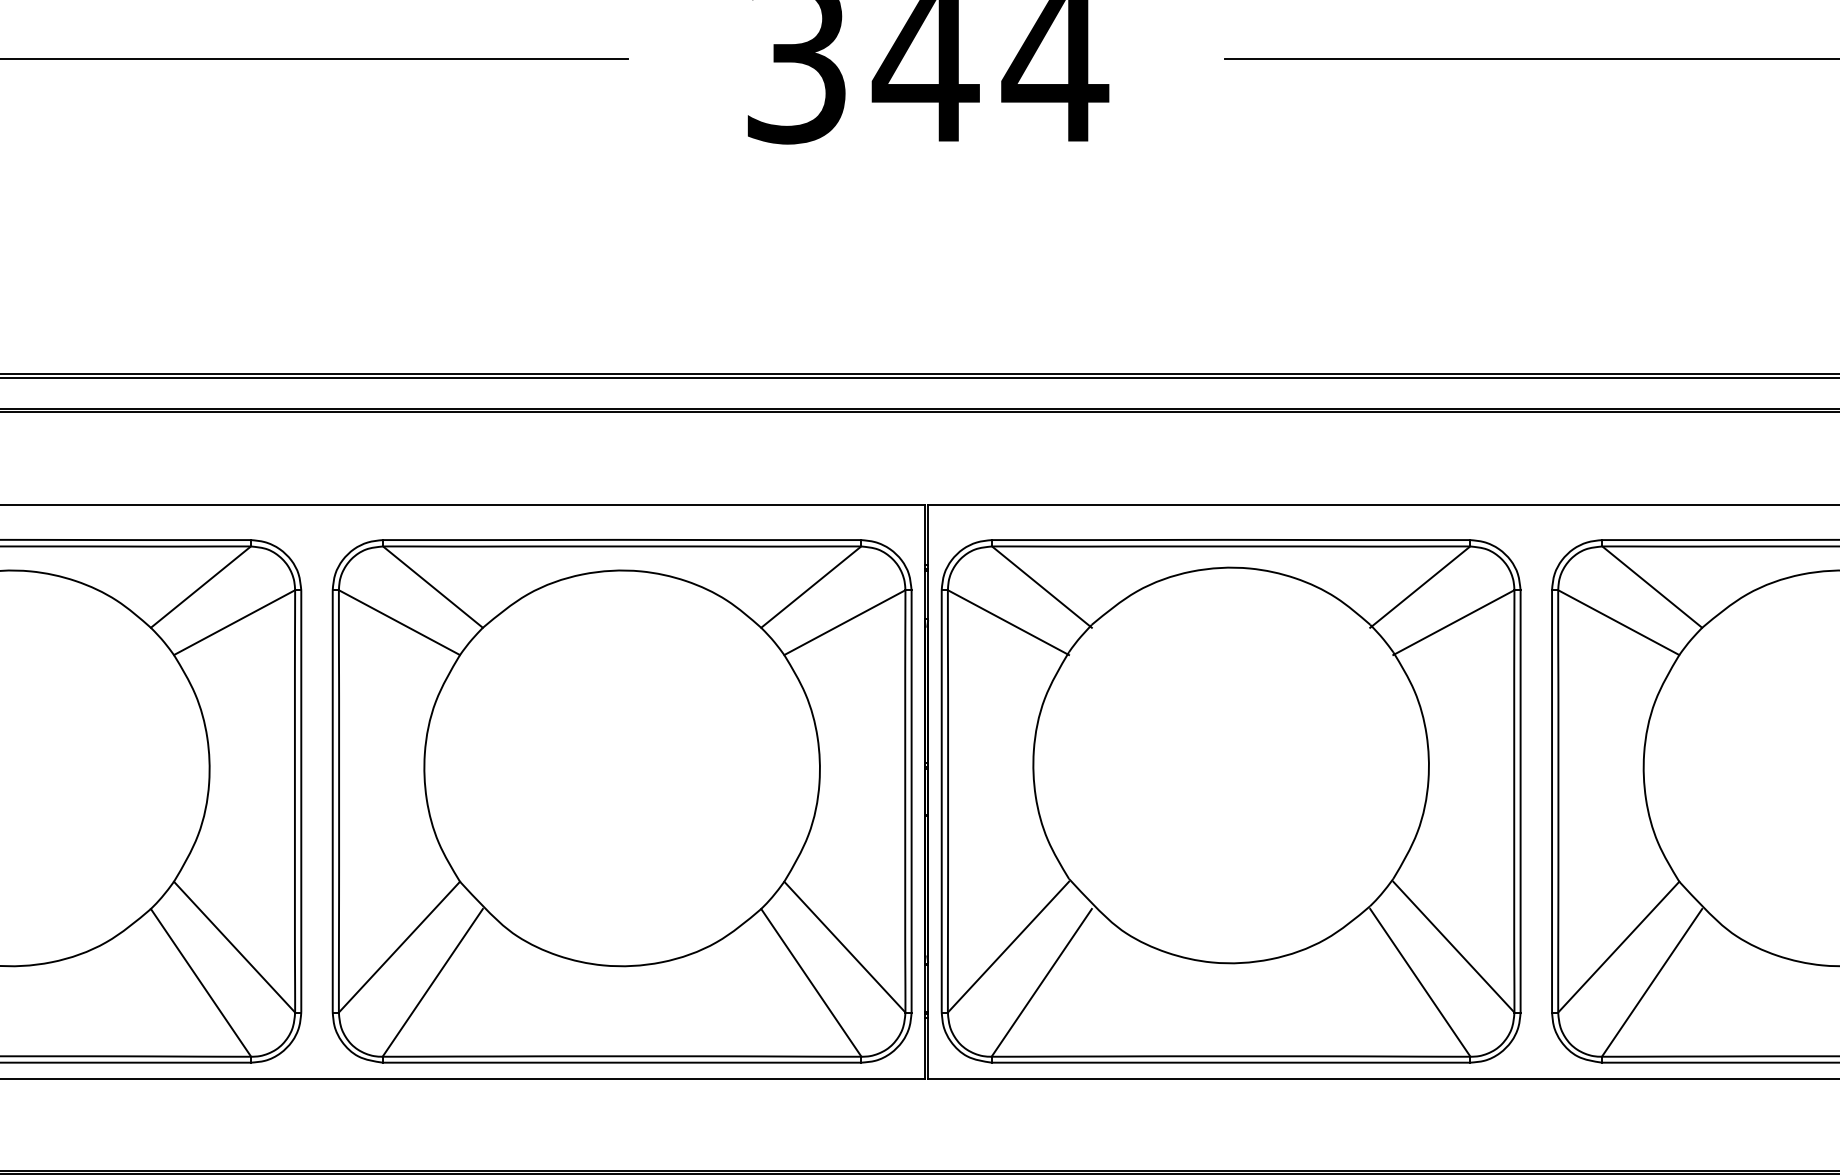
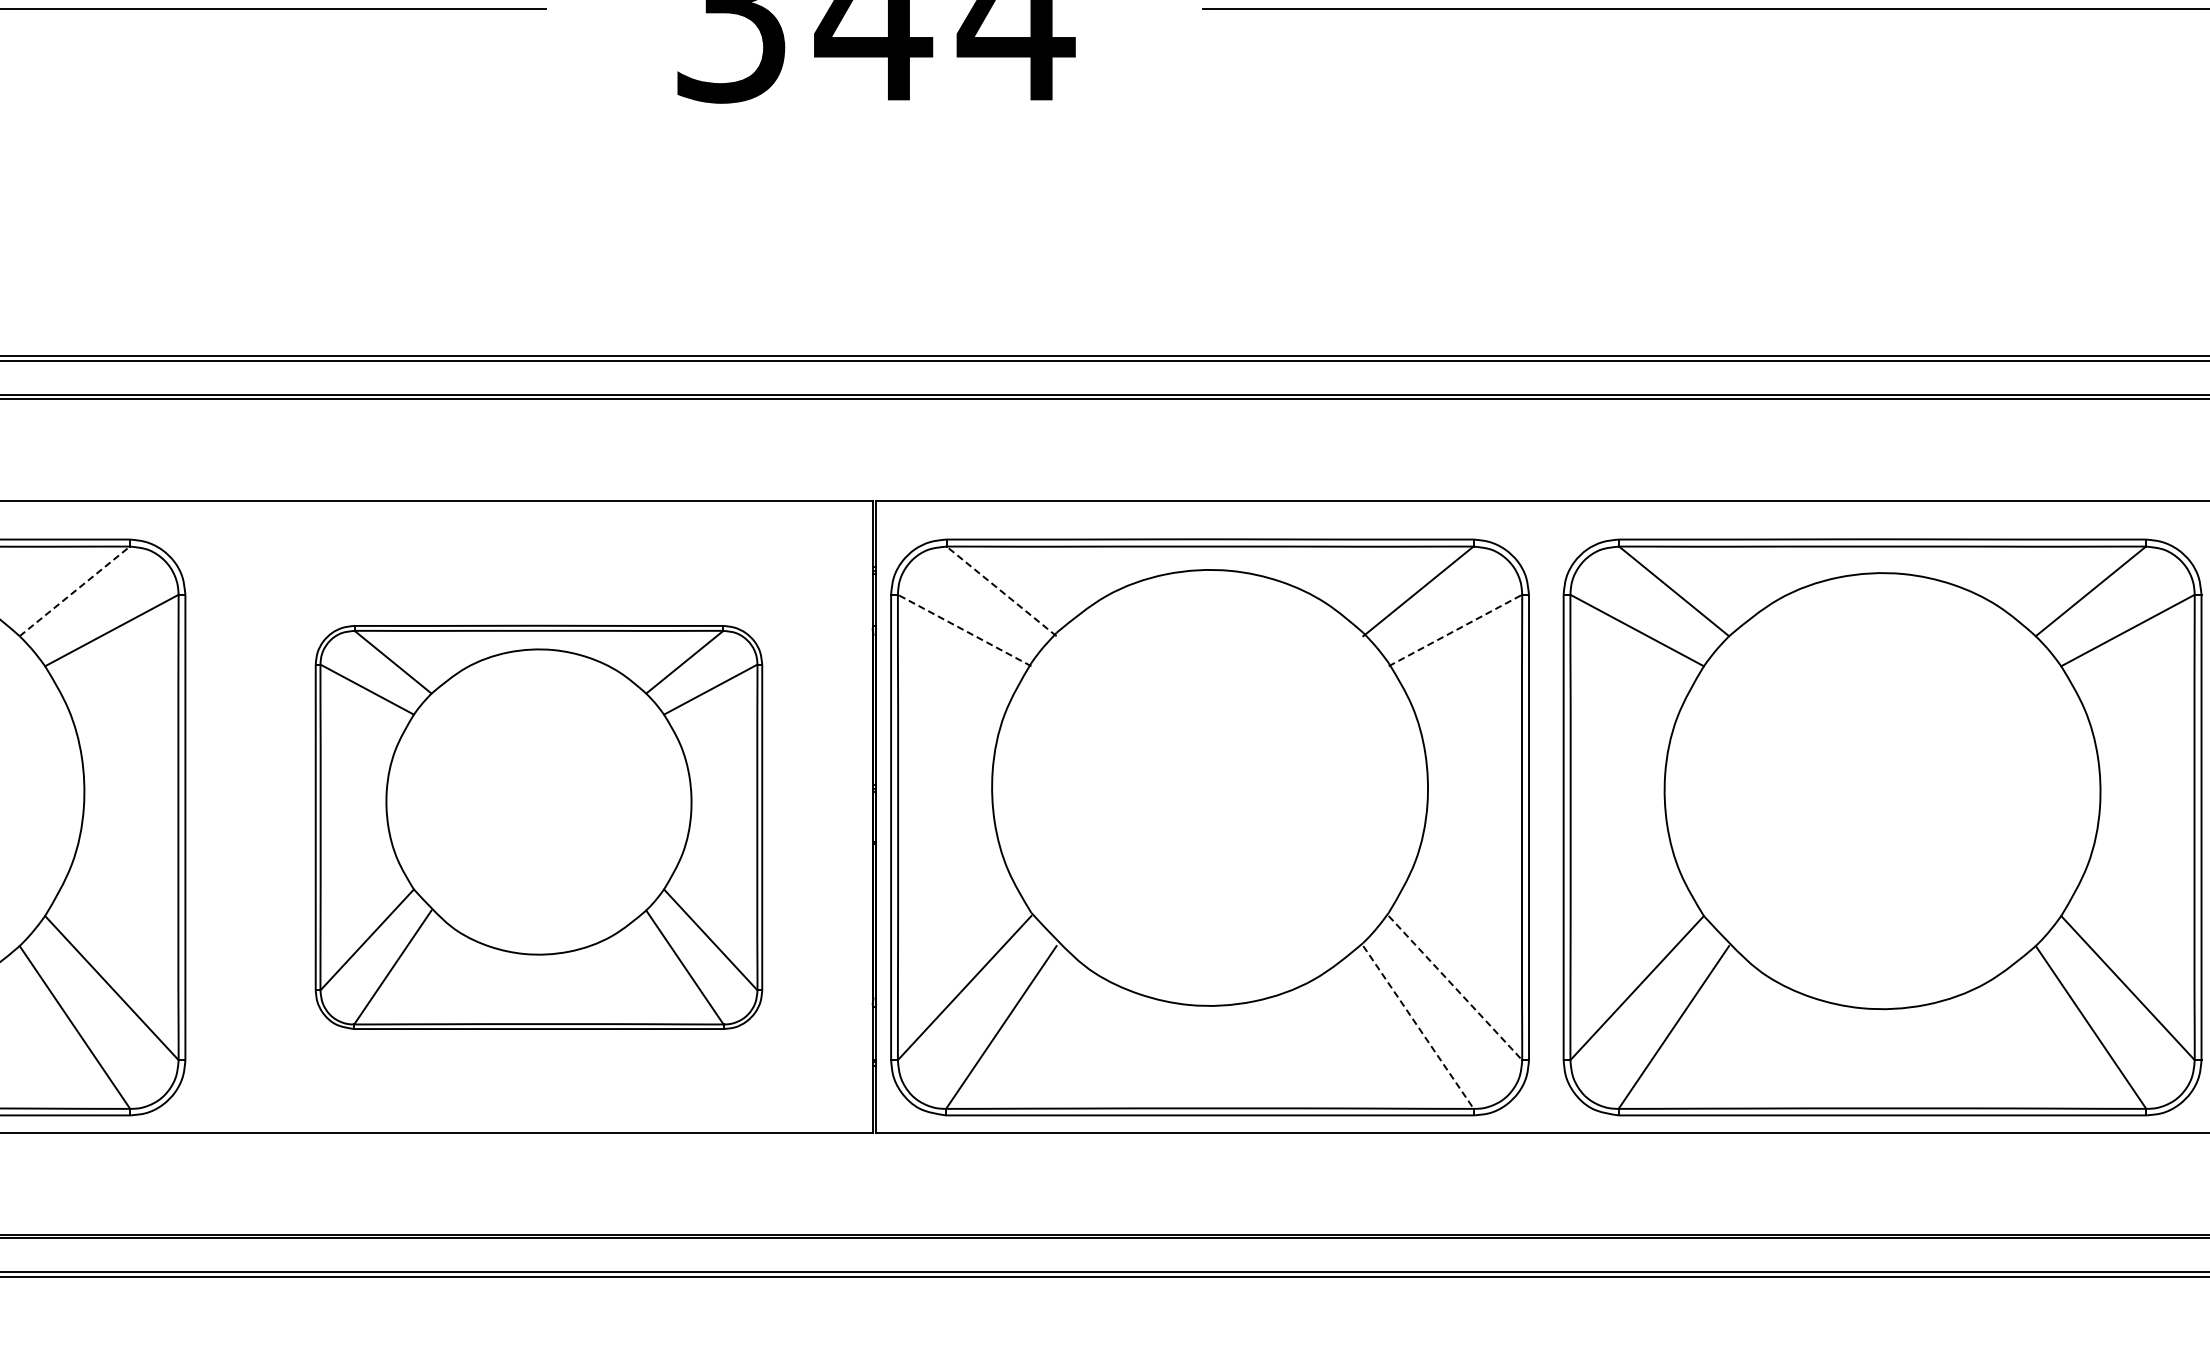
line: (201, 587) -> (75, 591), solid -> dashed
line: (1041, 587) -> (1001, 591), solid -> dashed
line: (1008, 622) -> (964, 630), solid -> dashed
line: (1453, 622) -> (1455, 630), solid -> dashed
part: (621, 801) -> (538, 827), size x0.7
line: (1453, 947) -> (1455, 988), solid -> dashed
line: (1420, 982) -> (1418, 1027), solid -> dashed

